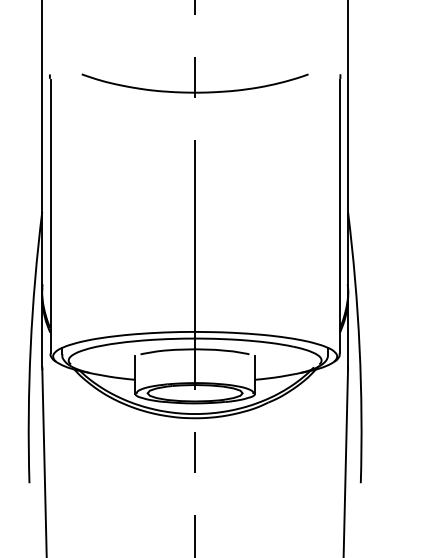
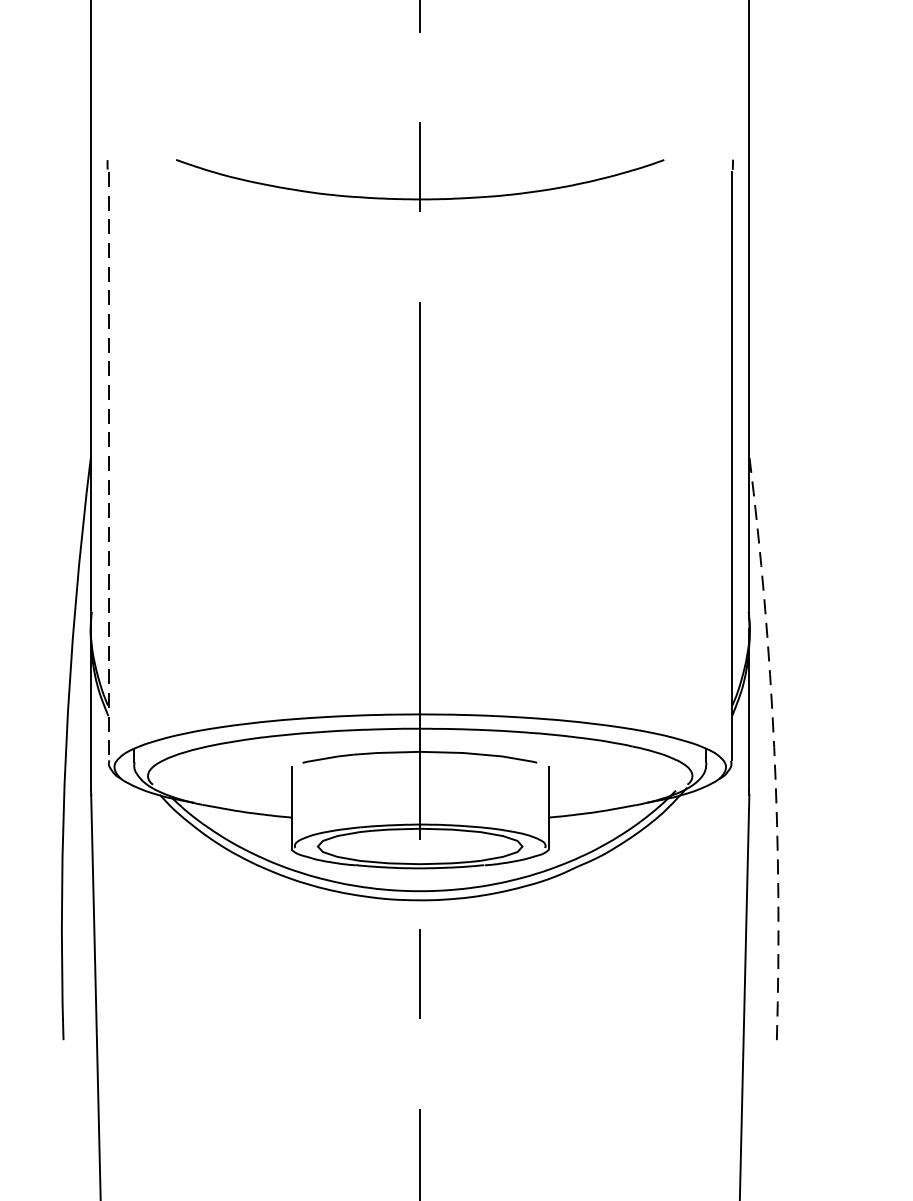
line: (50, 216) -> (108, 465), solid -> dashed
arc: (359, 347) -> (774, 747), solid -> dashed

